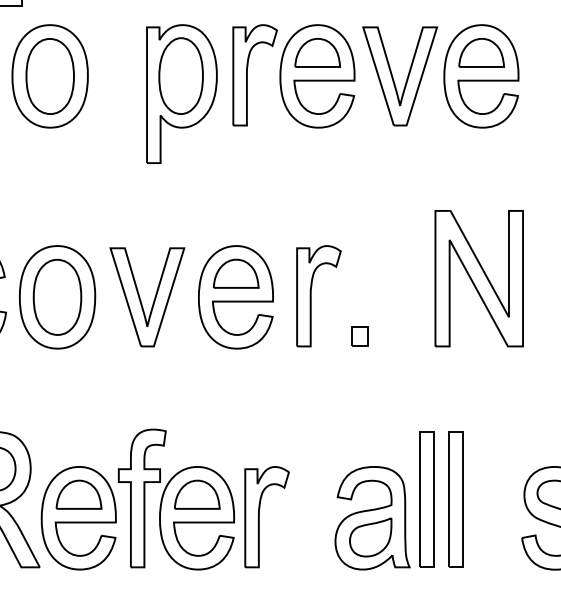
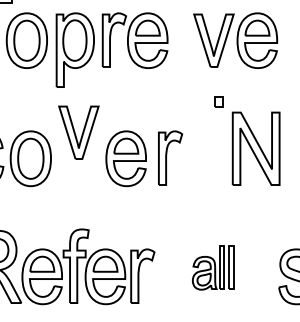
part: (249, 92) -> (111, 49), moved
part: (146, 296) -> (78, 132), moved
part: (358, 336) -> (218, 101), moved
part: (397, 500) -> (212, 267), size x0.6

